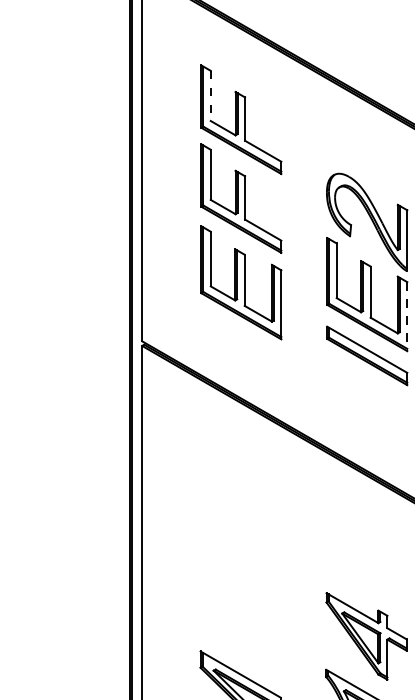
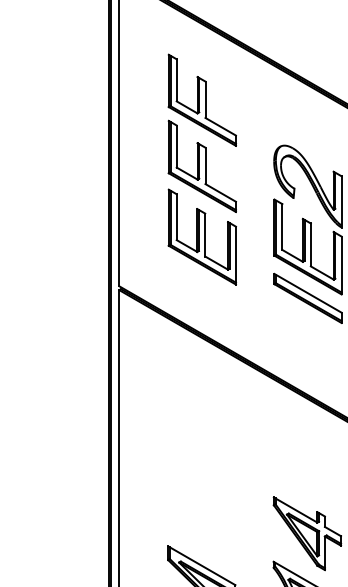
line: (210, 96) -> (176, 80), dashed -> solid
line: (407, 317) -> (341, 266), dashed -> solid

